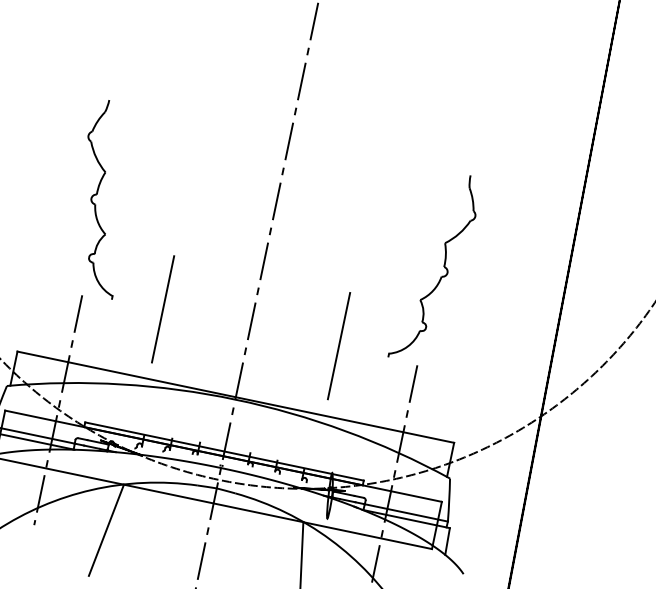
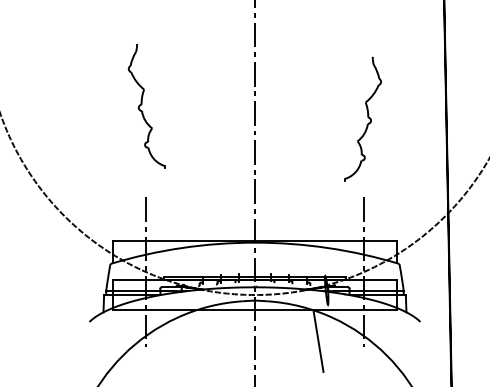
part: (103, 198) -> (146, 106), moved
part: (435, 266) -> (362, 118), moved
line: (162, 308) -> (197, 195), removed
line: (338, 345) -> (312, 195), removed
line: (106, 529) -> (191, 340), removed

